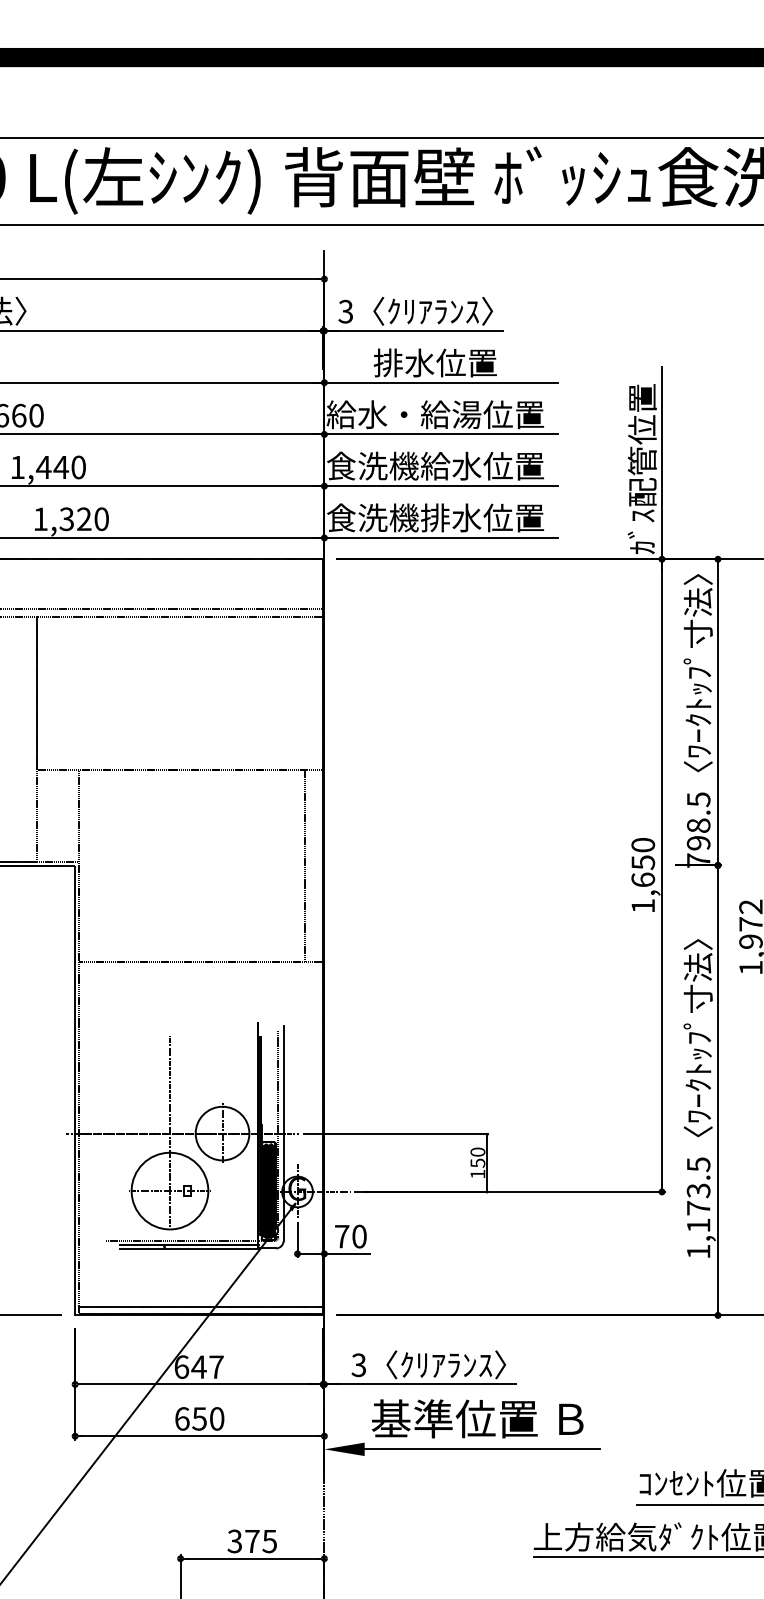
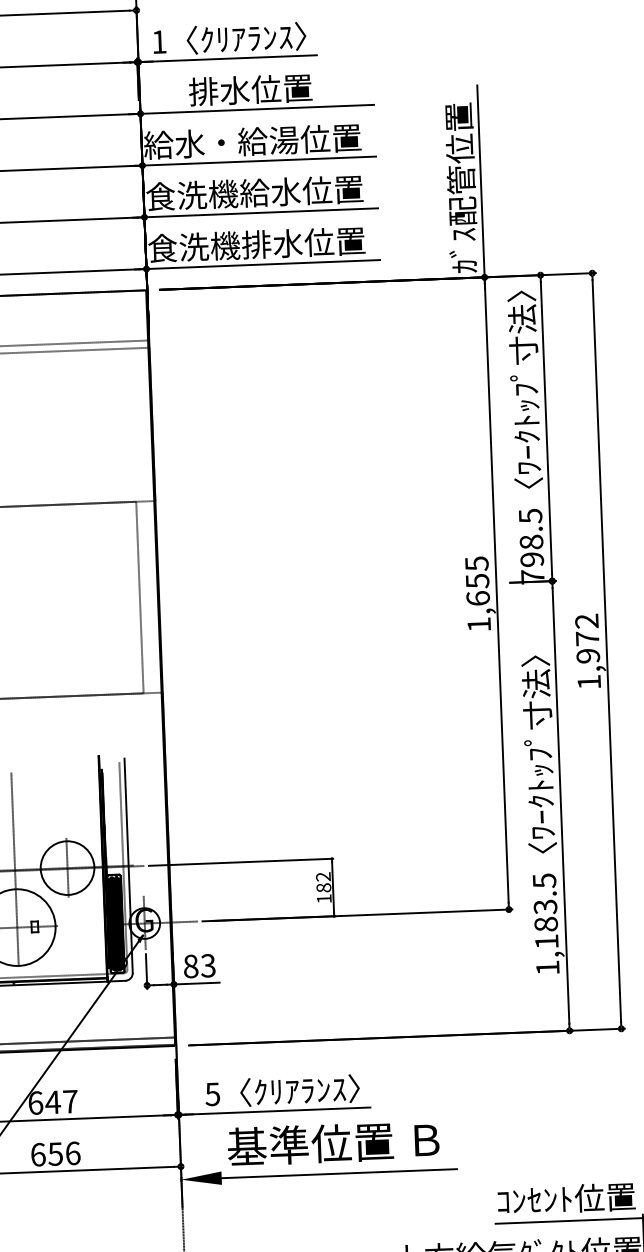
text: (345, 311) -> (158, 41), 3 -> 1
text: (643, 845) -> (477, 564), 1,650 -> 1,655
text: (477, 1157) -> (323, 882), 150 -> 182
text: (698, 1208) -> (546, 924), 1,173.5 -> 1,183.5
text: (350, 1236) -> (199, 966), 70 -> 83
text: (358, 1364) -> (212, 1093), 3 -> 5
text: (217, 1418) -> (73, 1153), 650 -> 656

